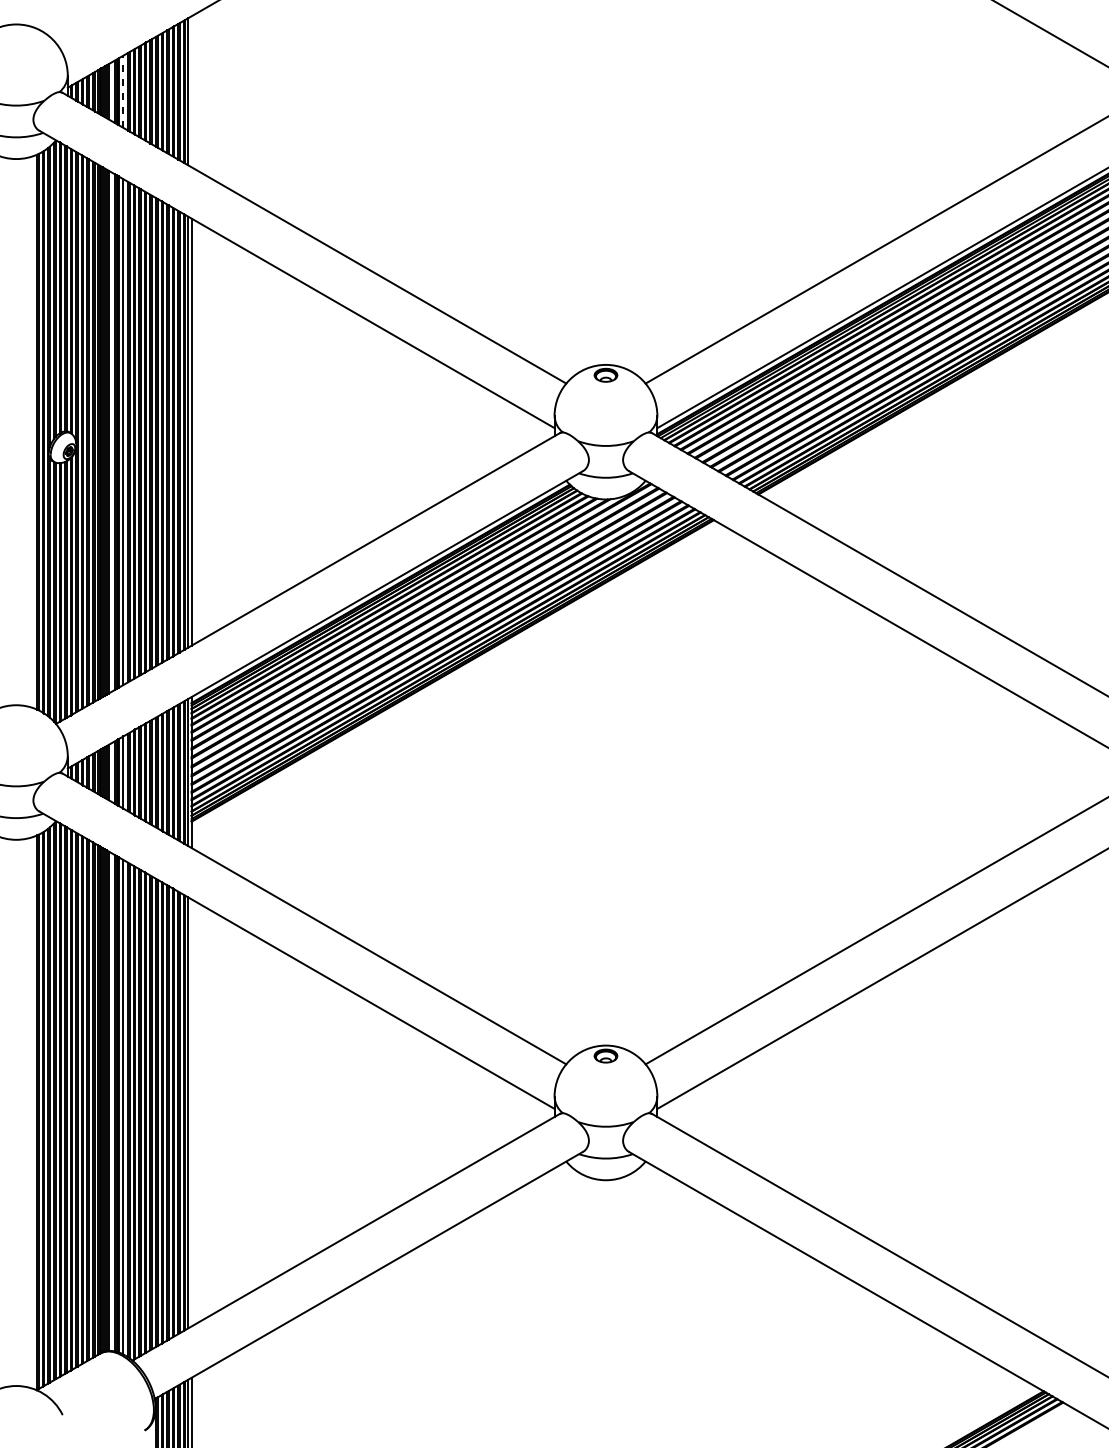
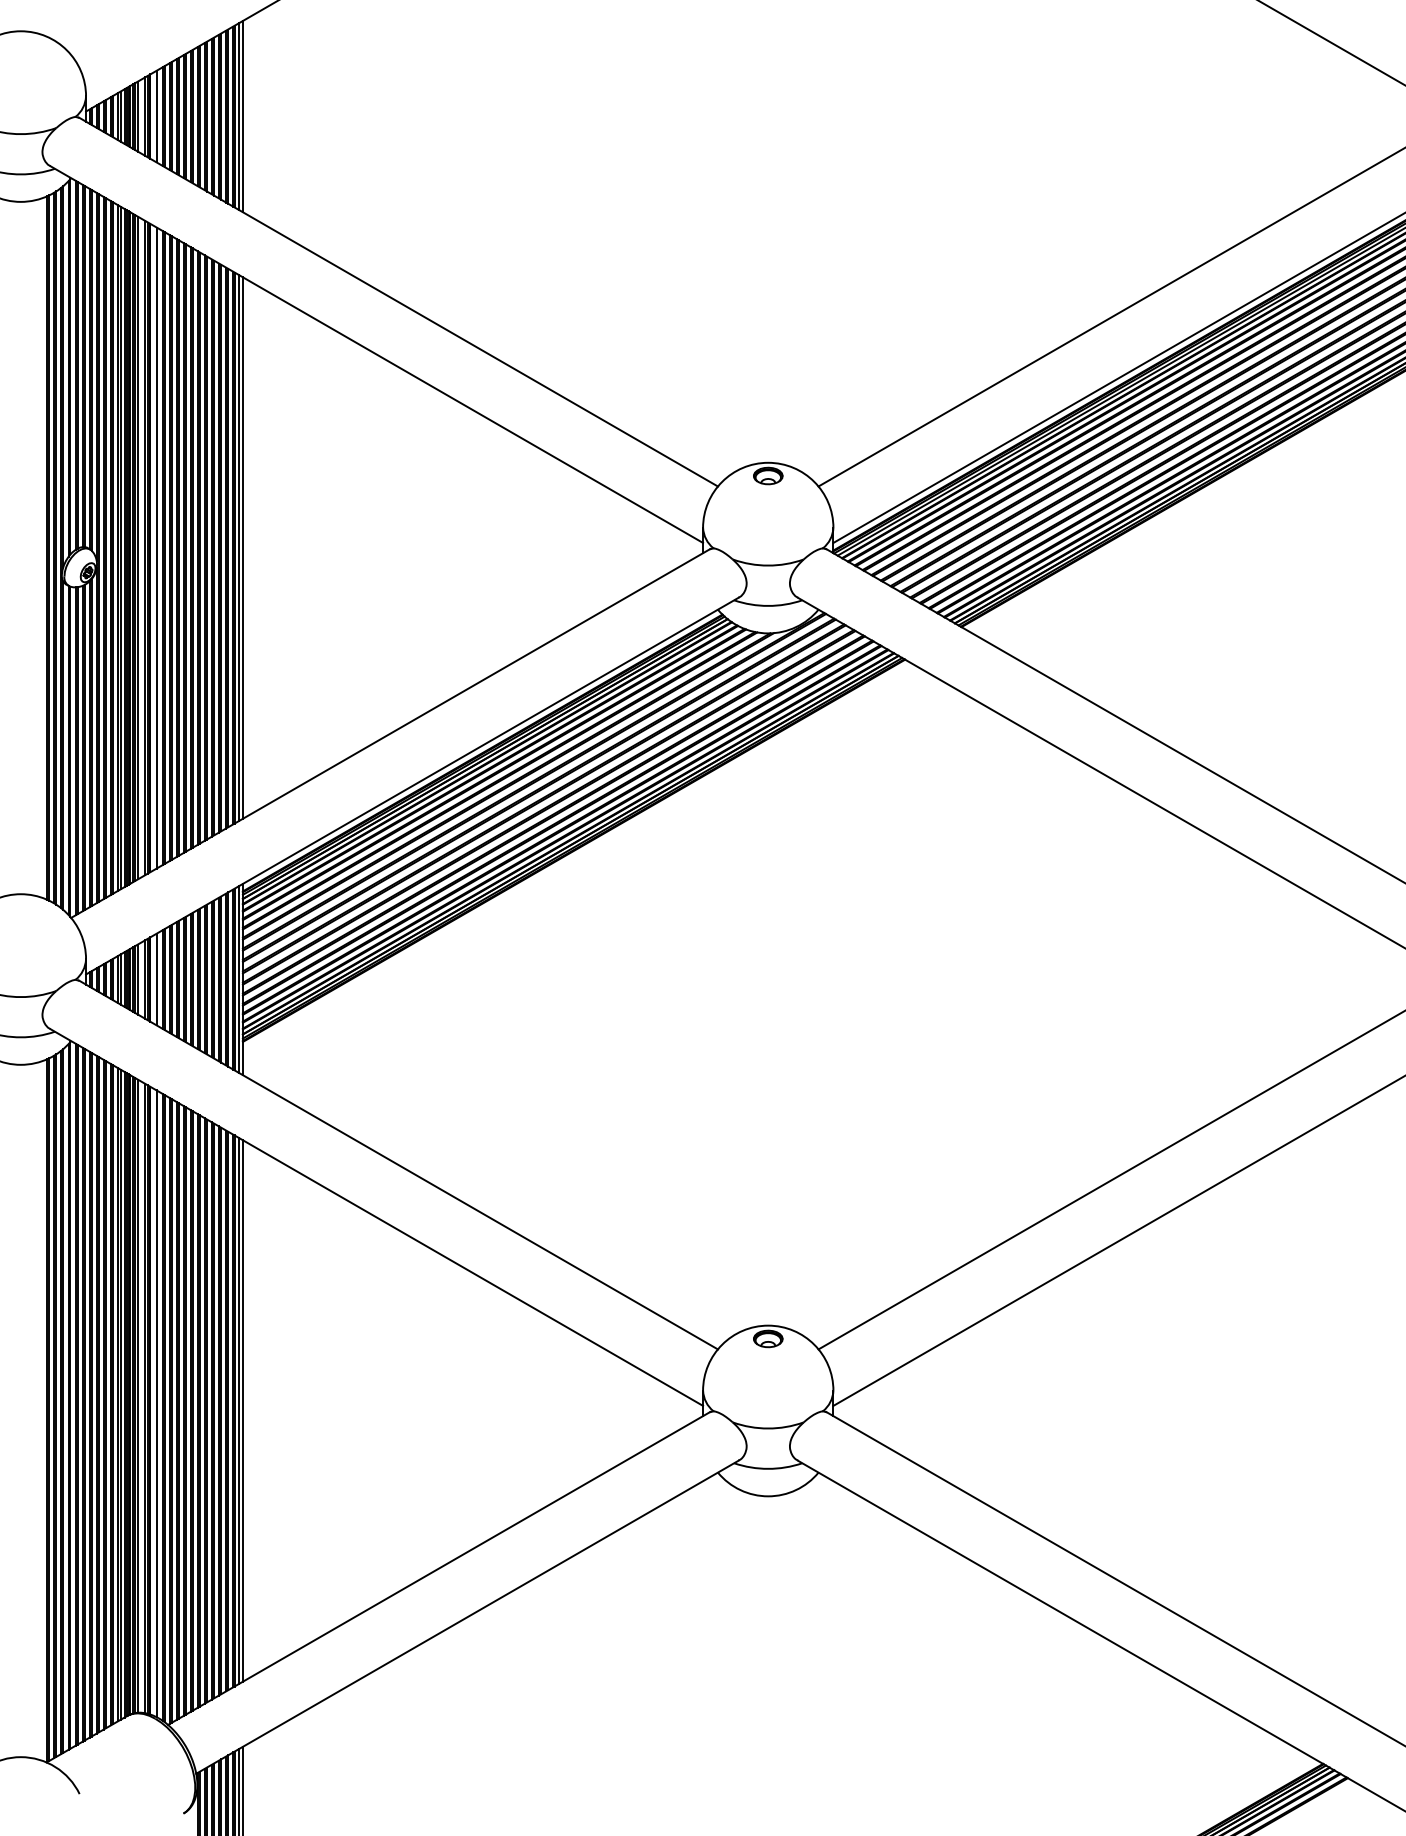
line: (123, 91) -> (156, 116), dashed -> solid
line: (191, 91) -> (242, 116), added
line: (191, 1112) -> (242, 1410), added

